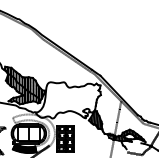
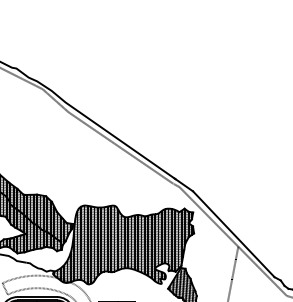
hatch: (68, 100) -> (123, 245), added

